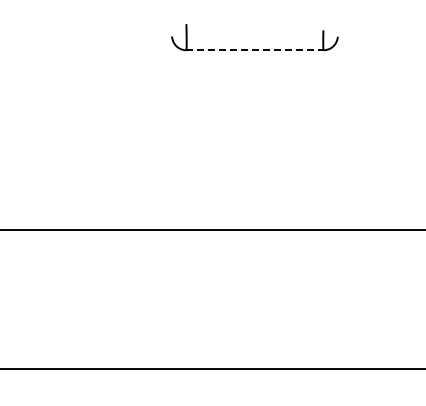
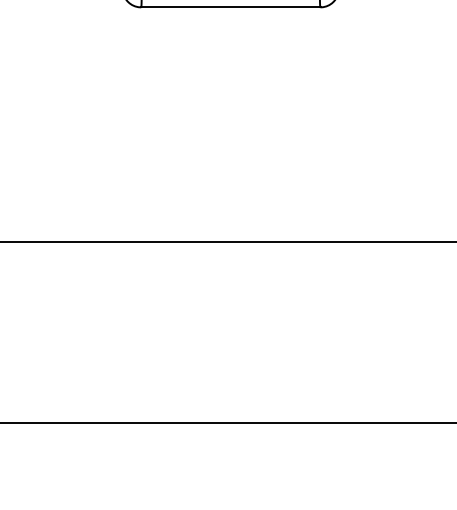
line: (254, 50) -> (230, 7), dashed -> solid

